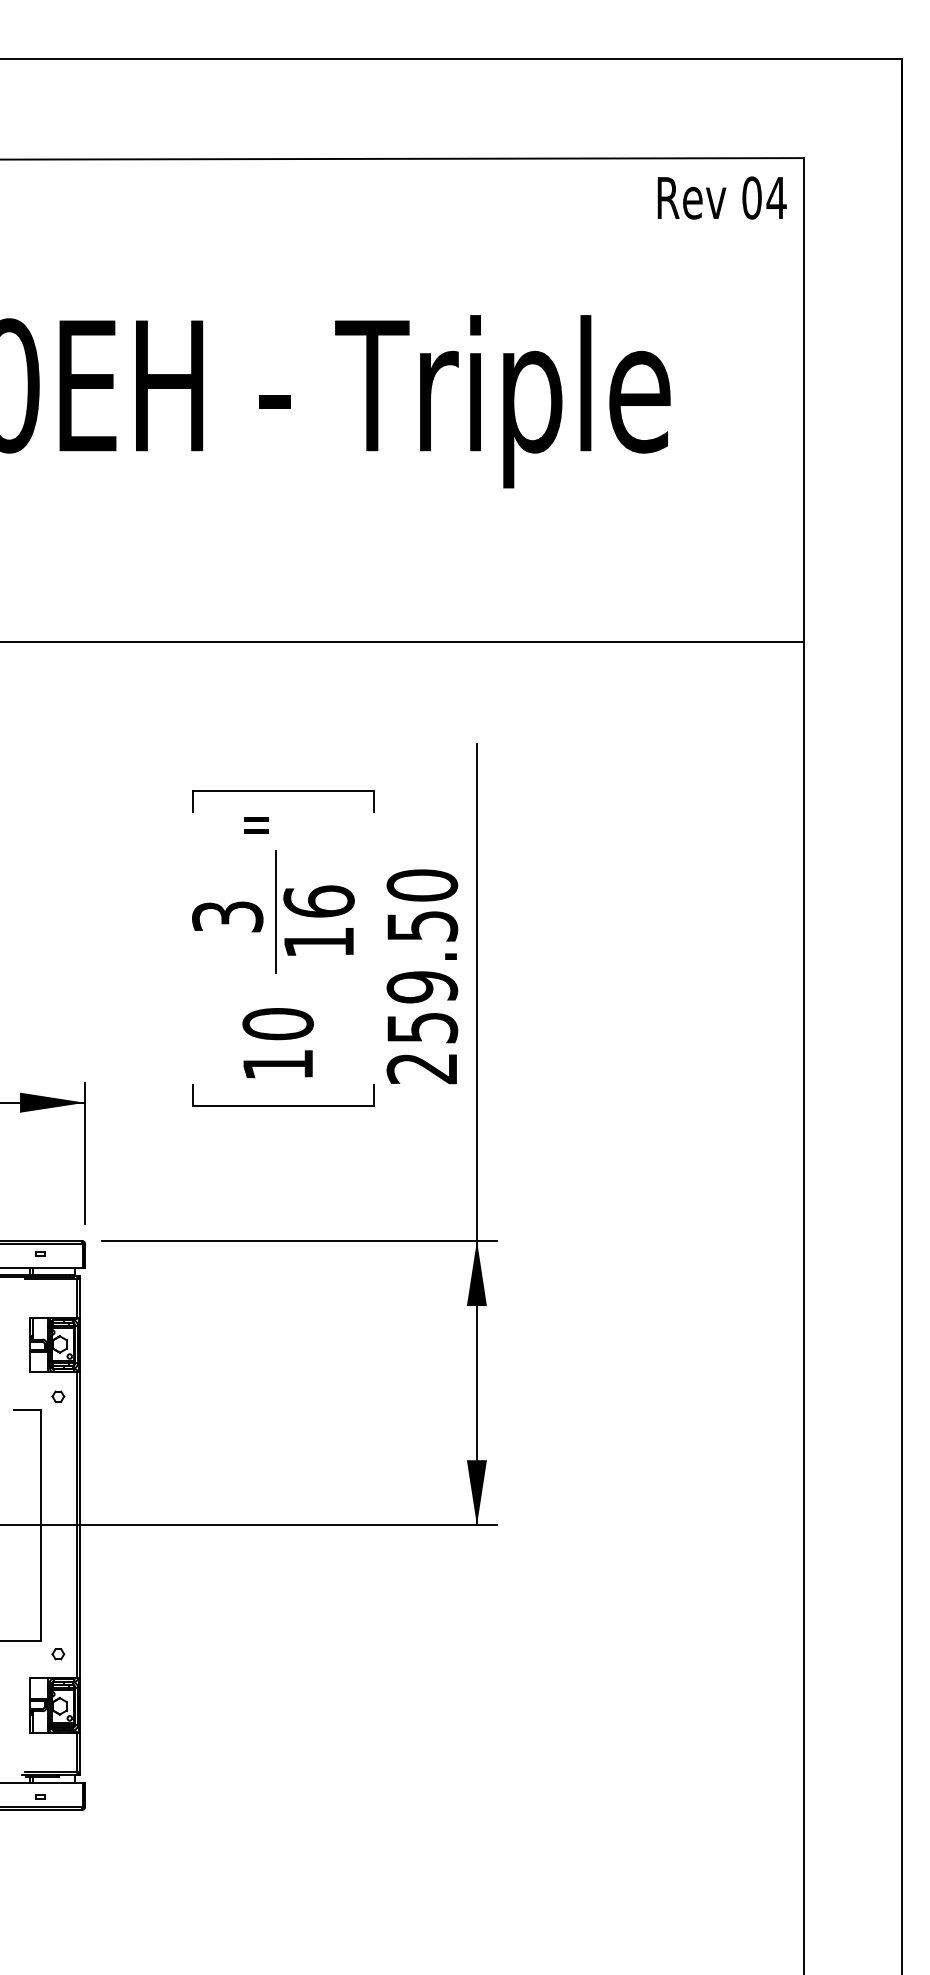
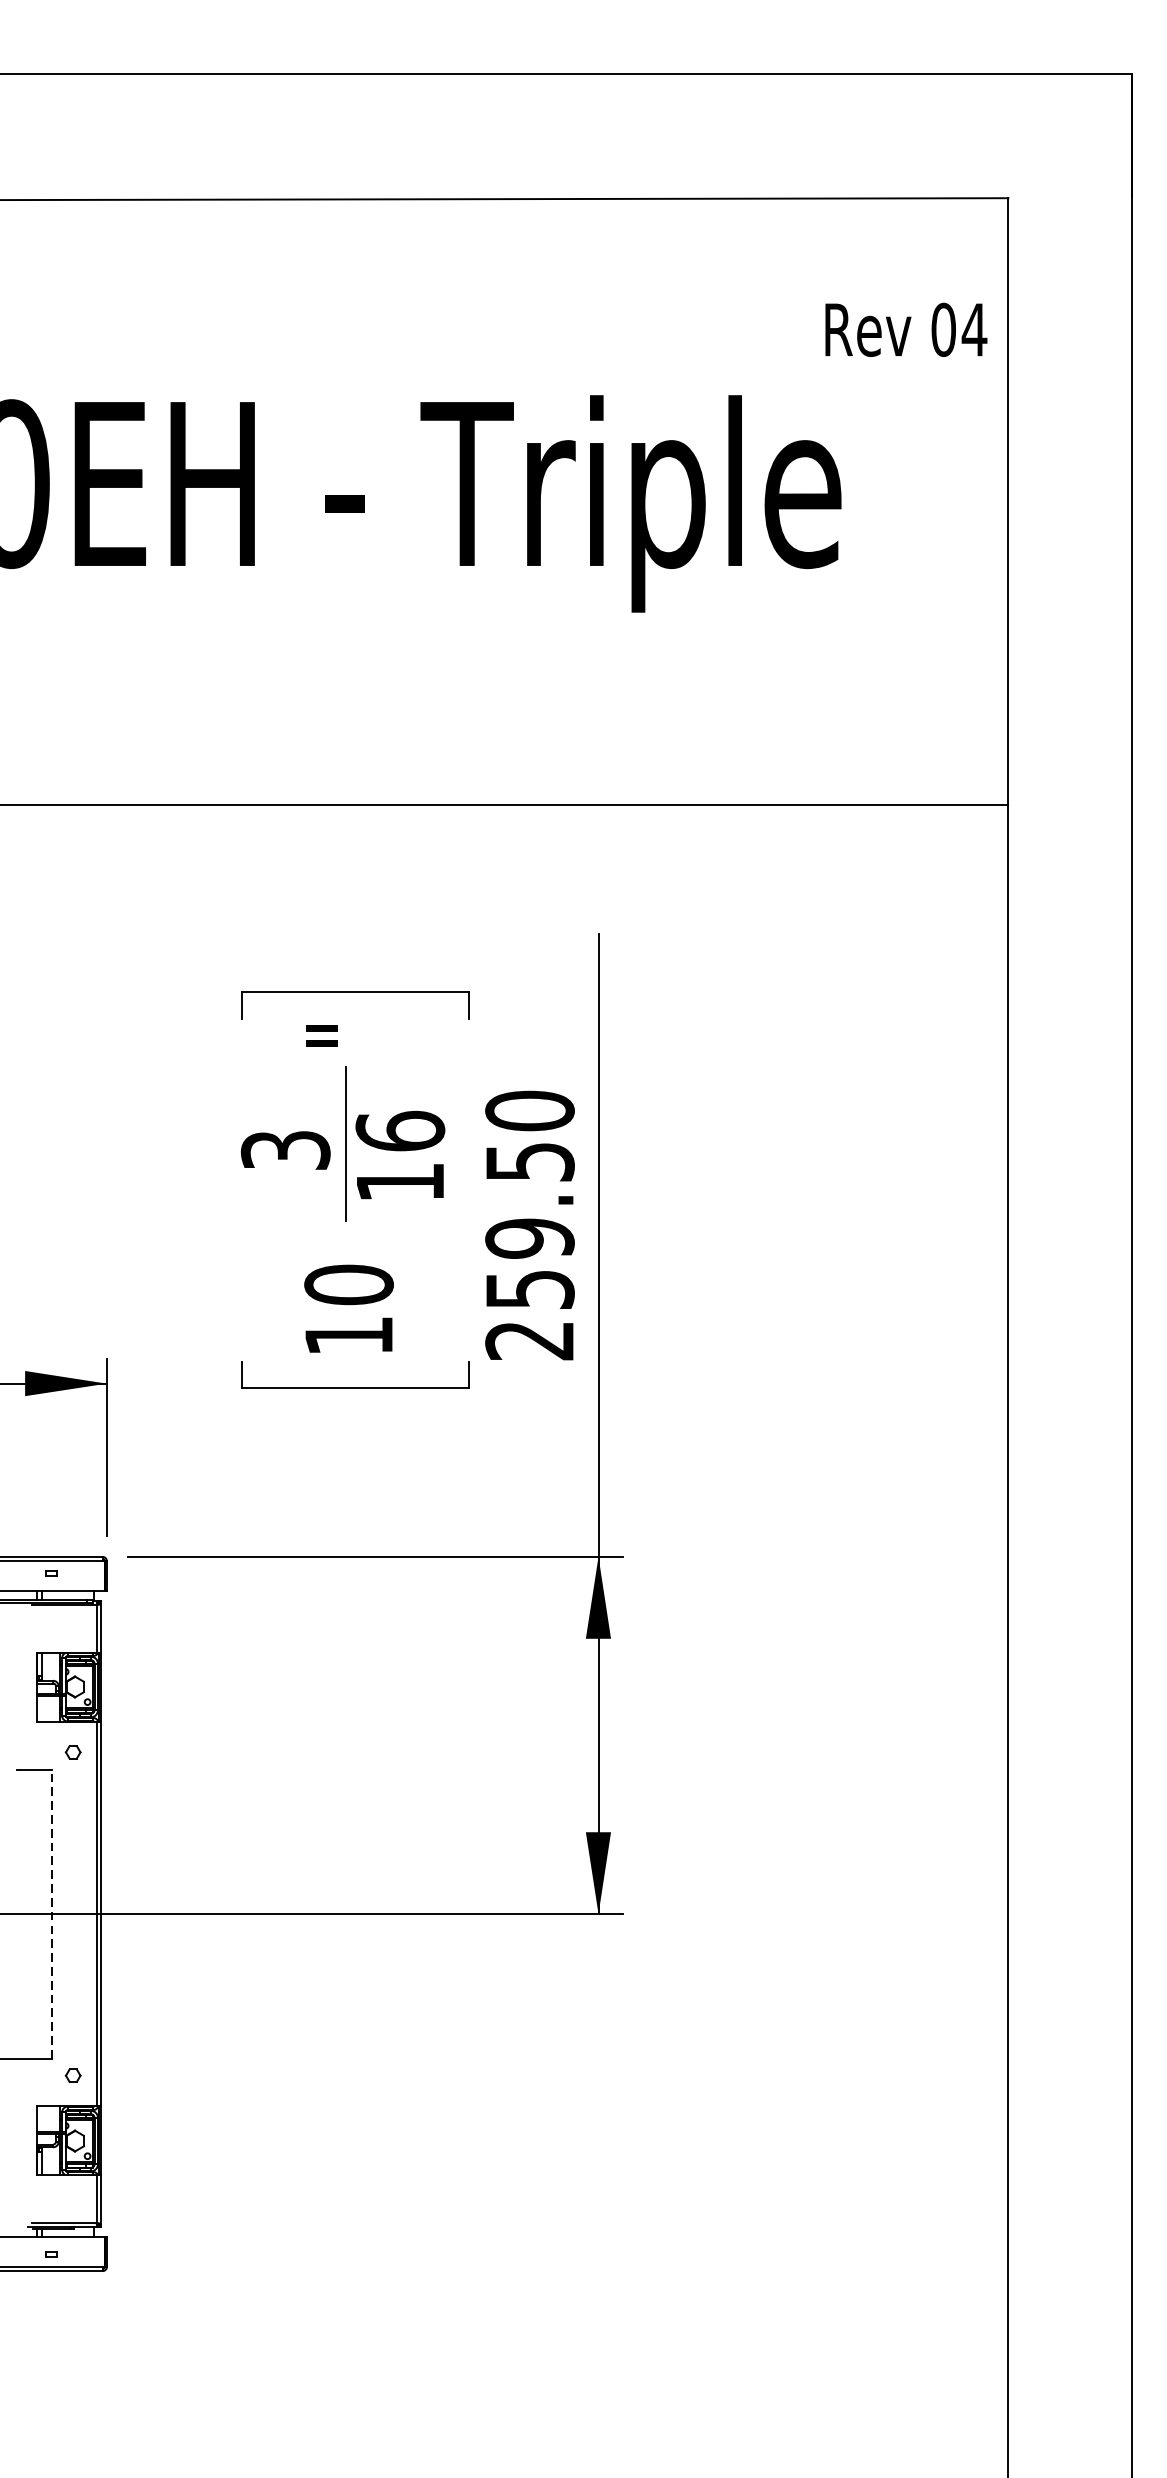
text: (721, 197) -> (905, 329), moved
line: (41, 1524) -> (52, 1912), solid -> dashed

